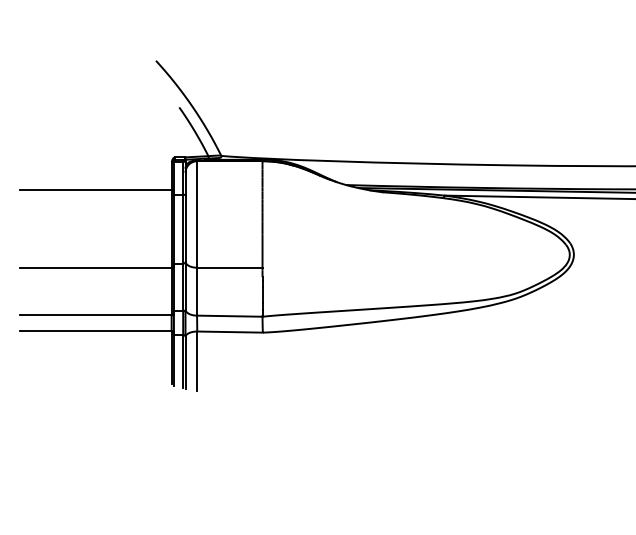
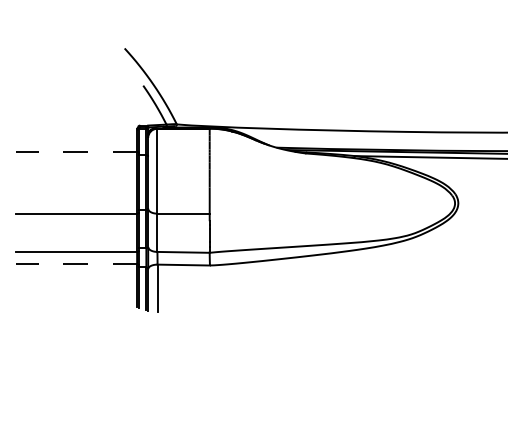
line: (95, 189) -> (76, 151), solid -> dashed
line: (95, 331) -> (76, 264), solid -> dashed

